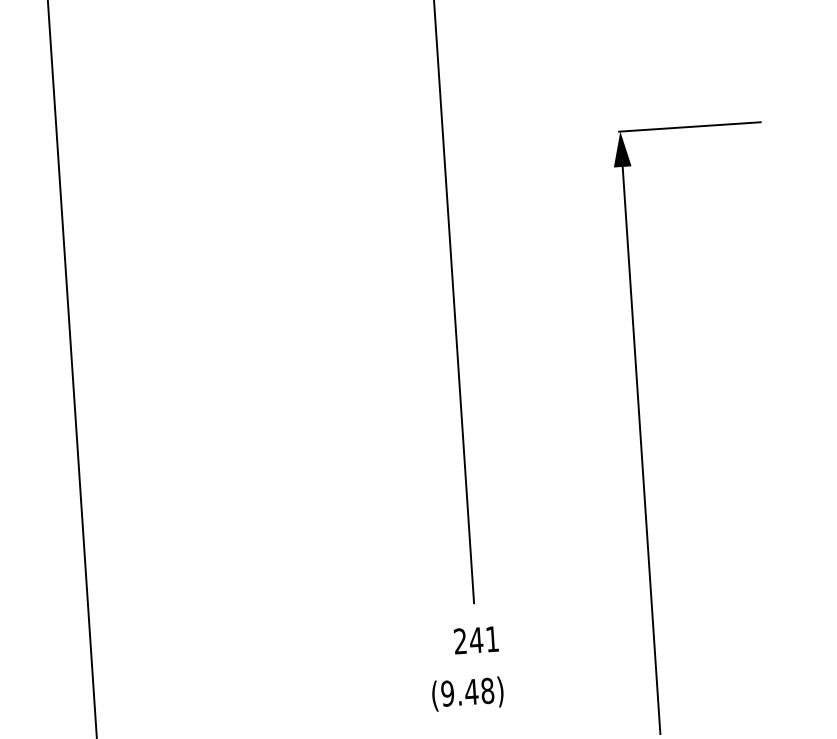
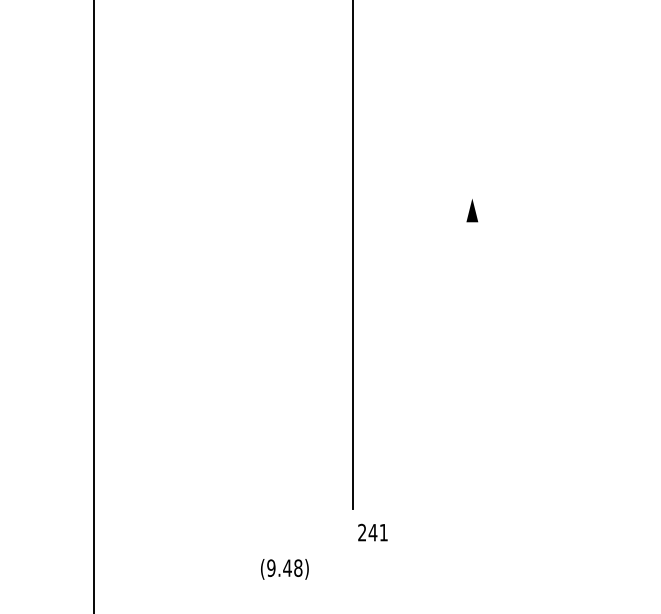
line: (690, 127) -> (519, 198), removed
line: (641, 450) -> (472, 413), removed
text: (475, 640) -> (372, 532), moved
text: (467, 694) -> (284, 569), moved

